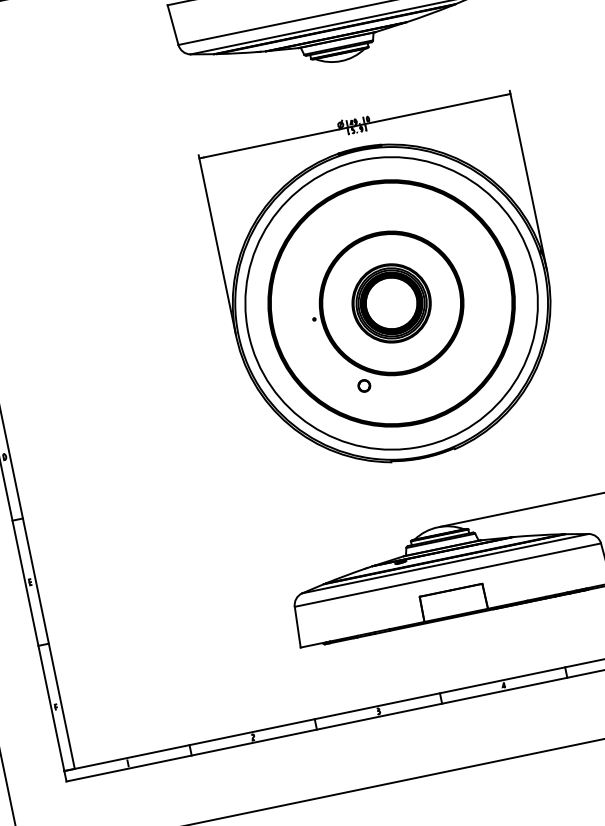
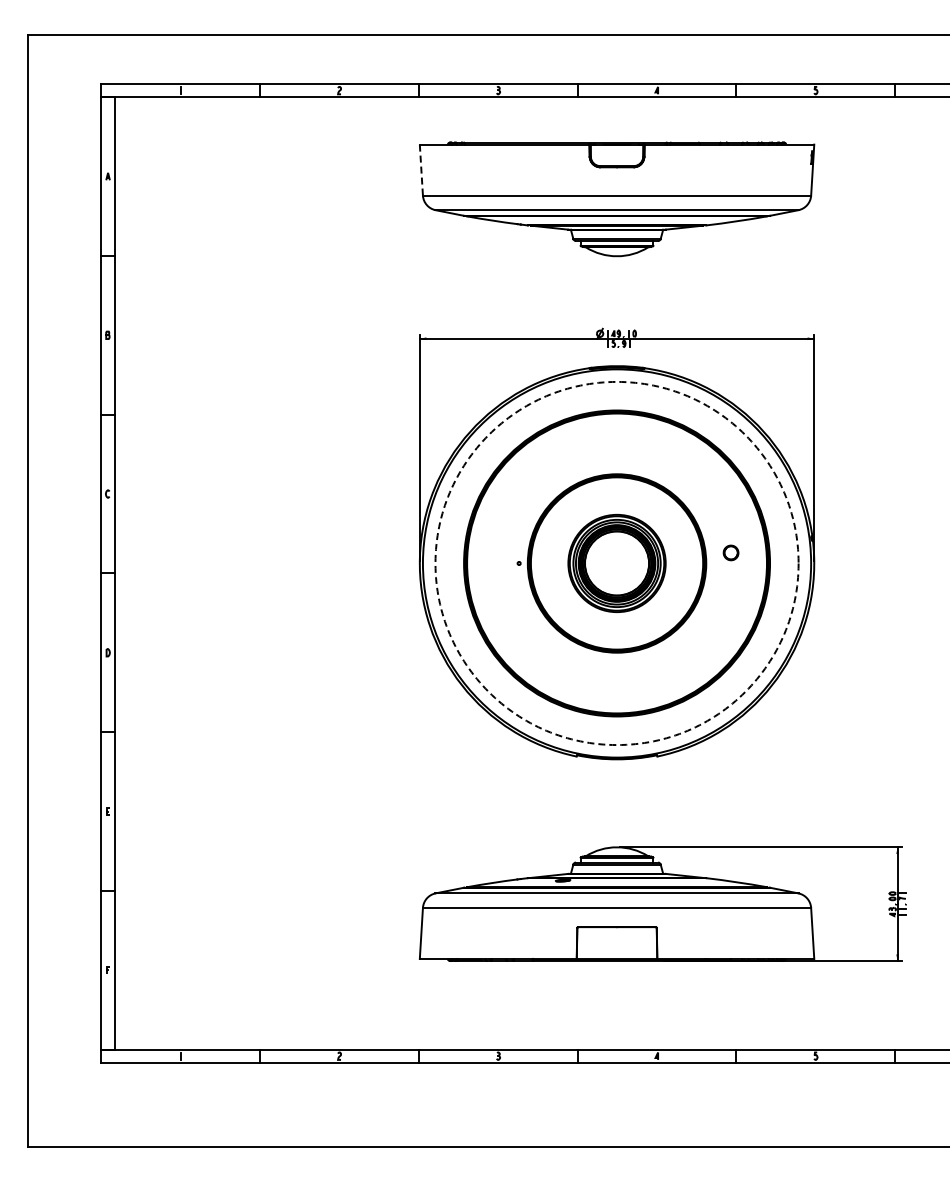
line: (173, 25) -> (421, 170), solid -> dashed
circle: (391, 303) -> (616, 563), solid -> dashed
part: (363, 385) -> (730, 552), moved

